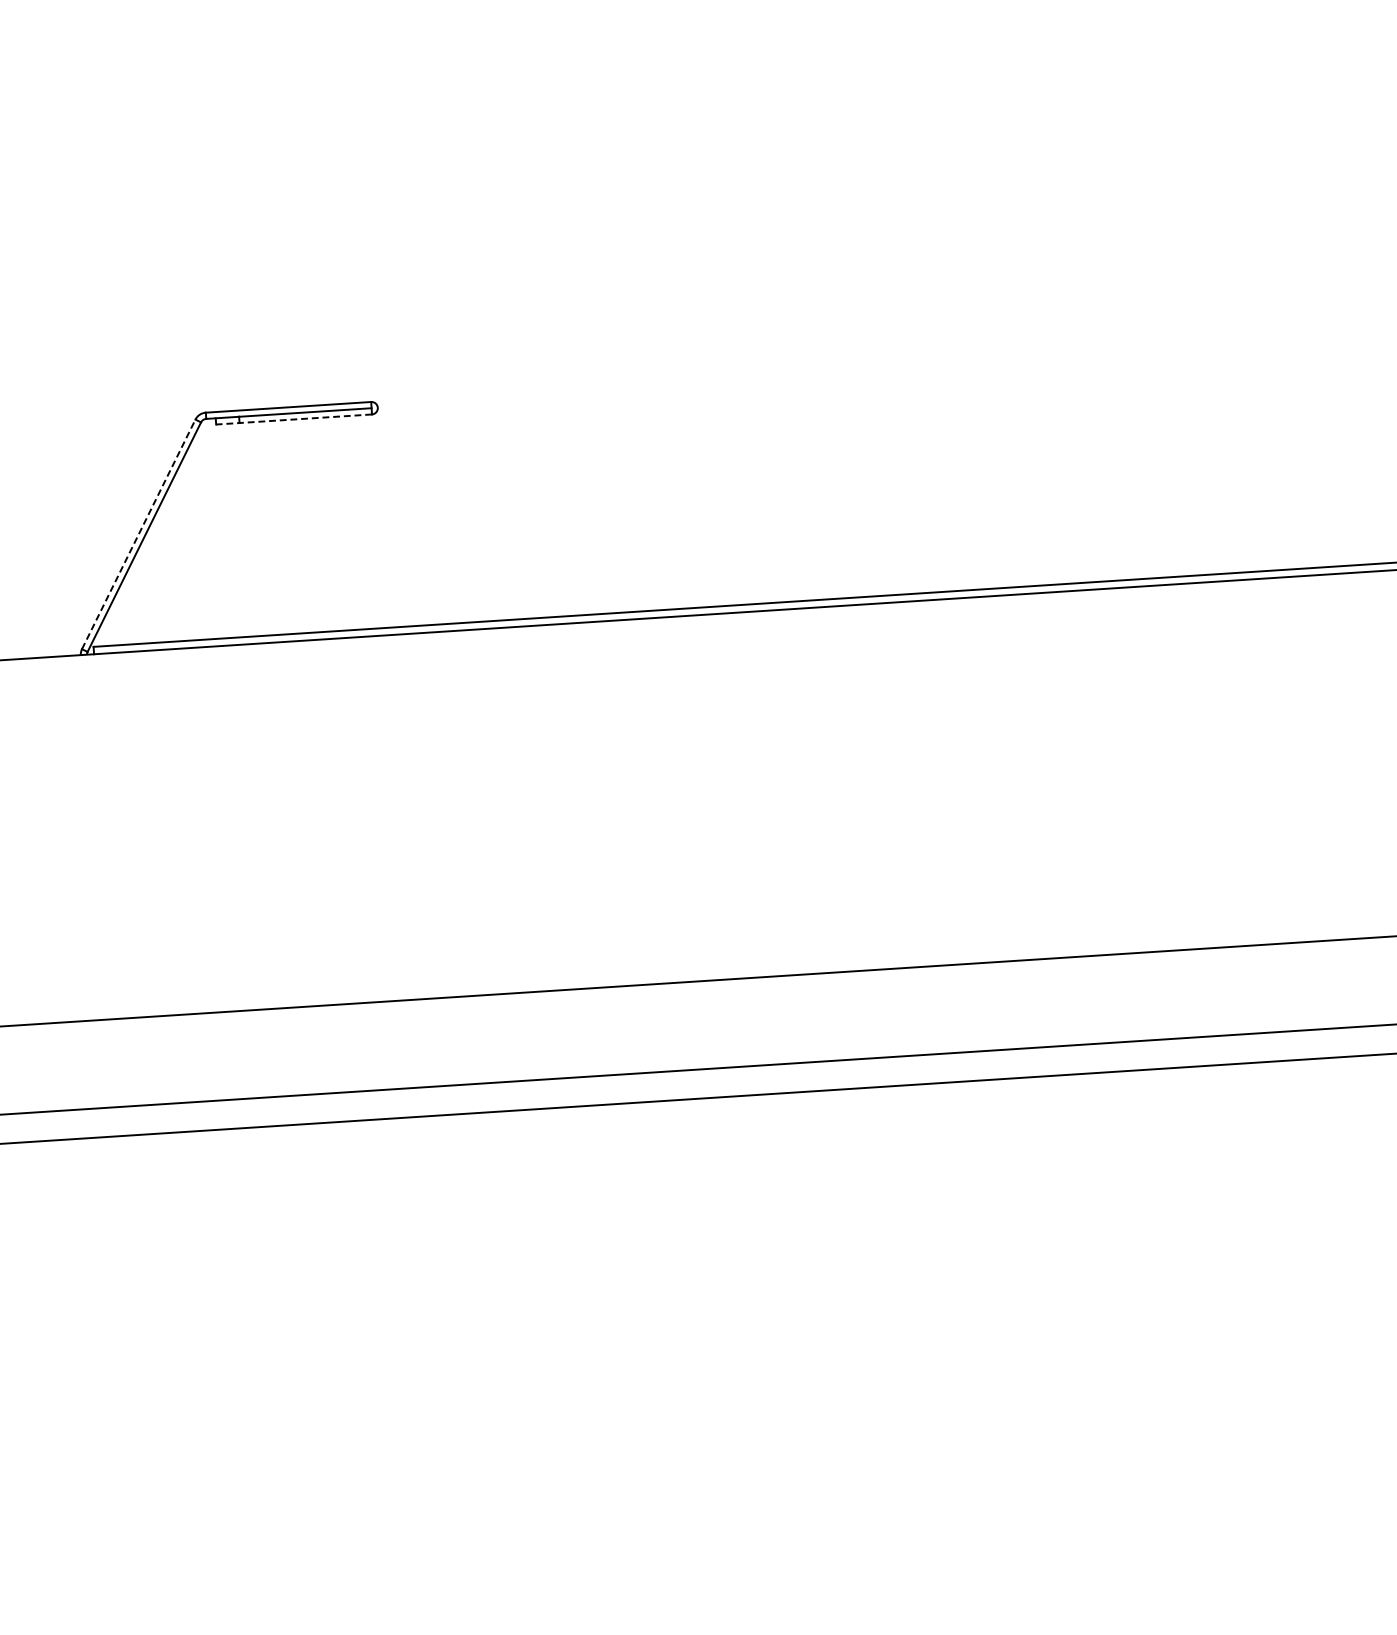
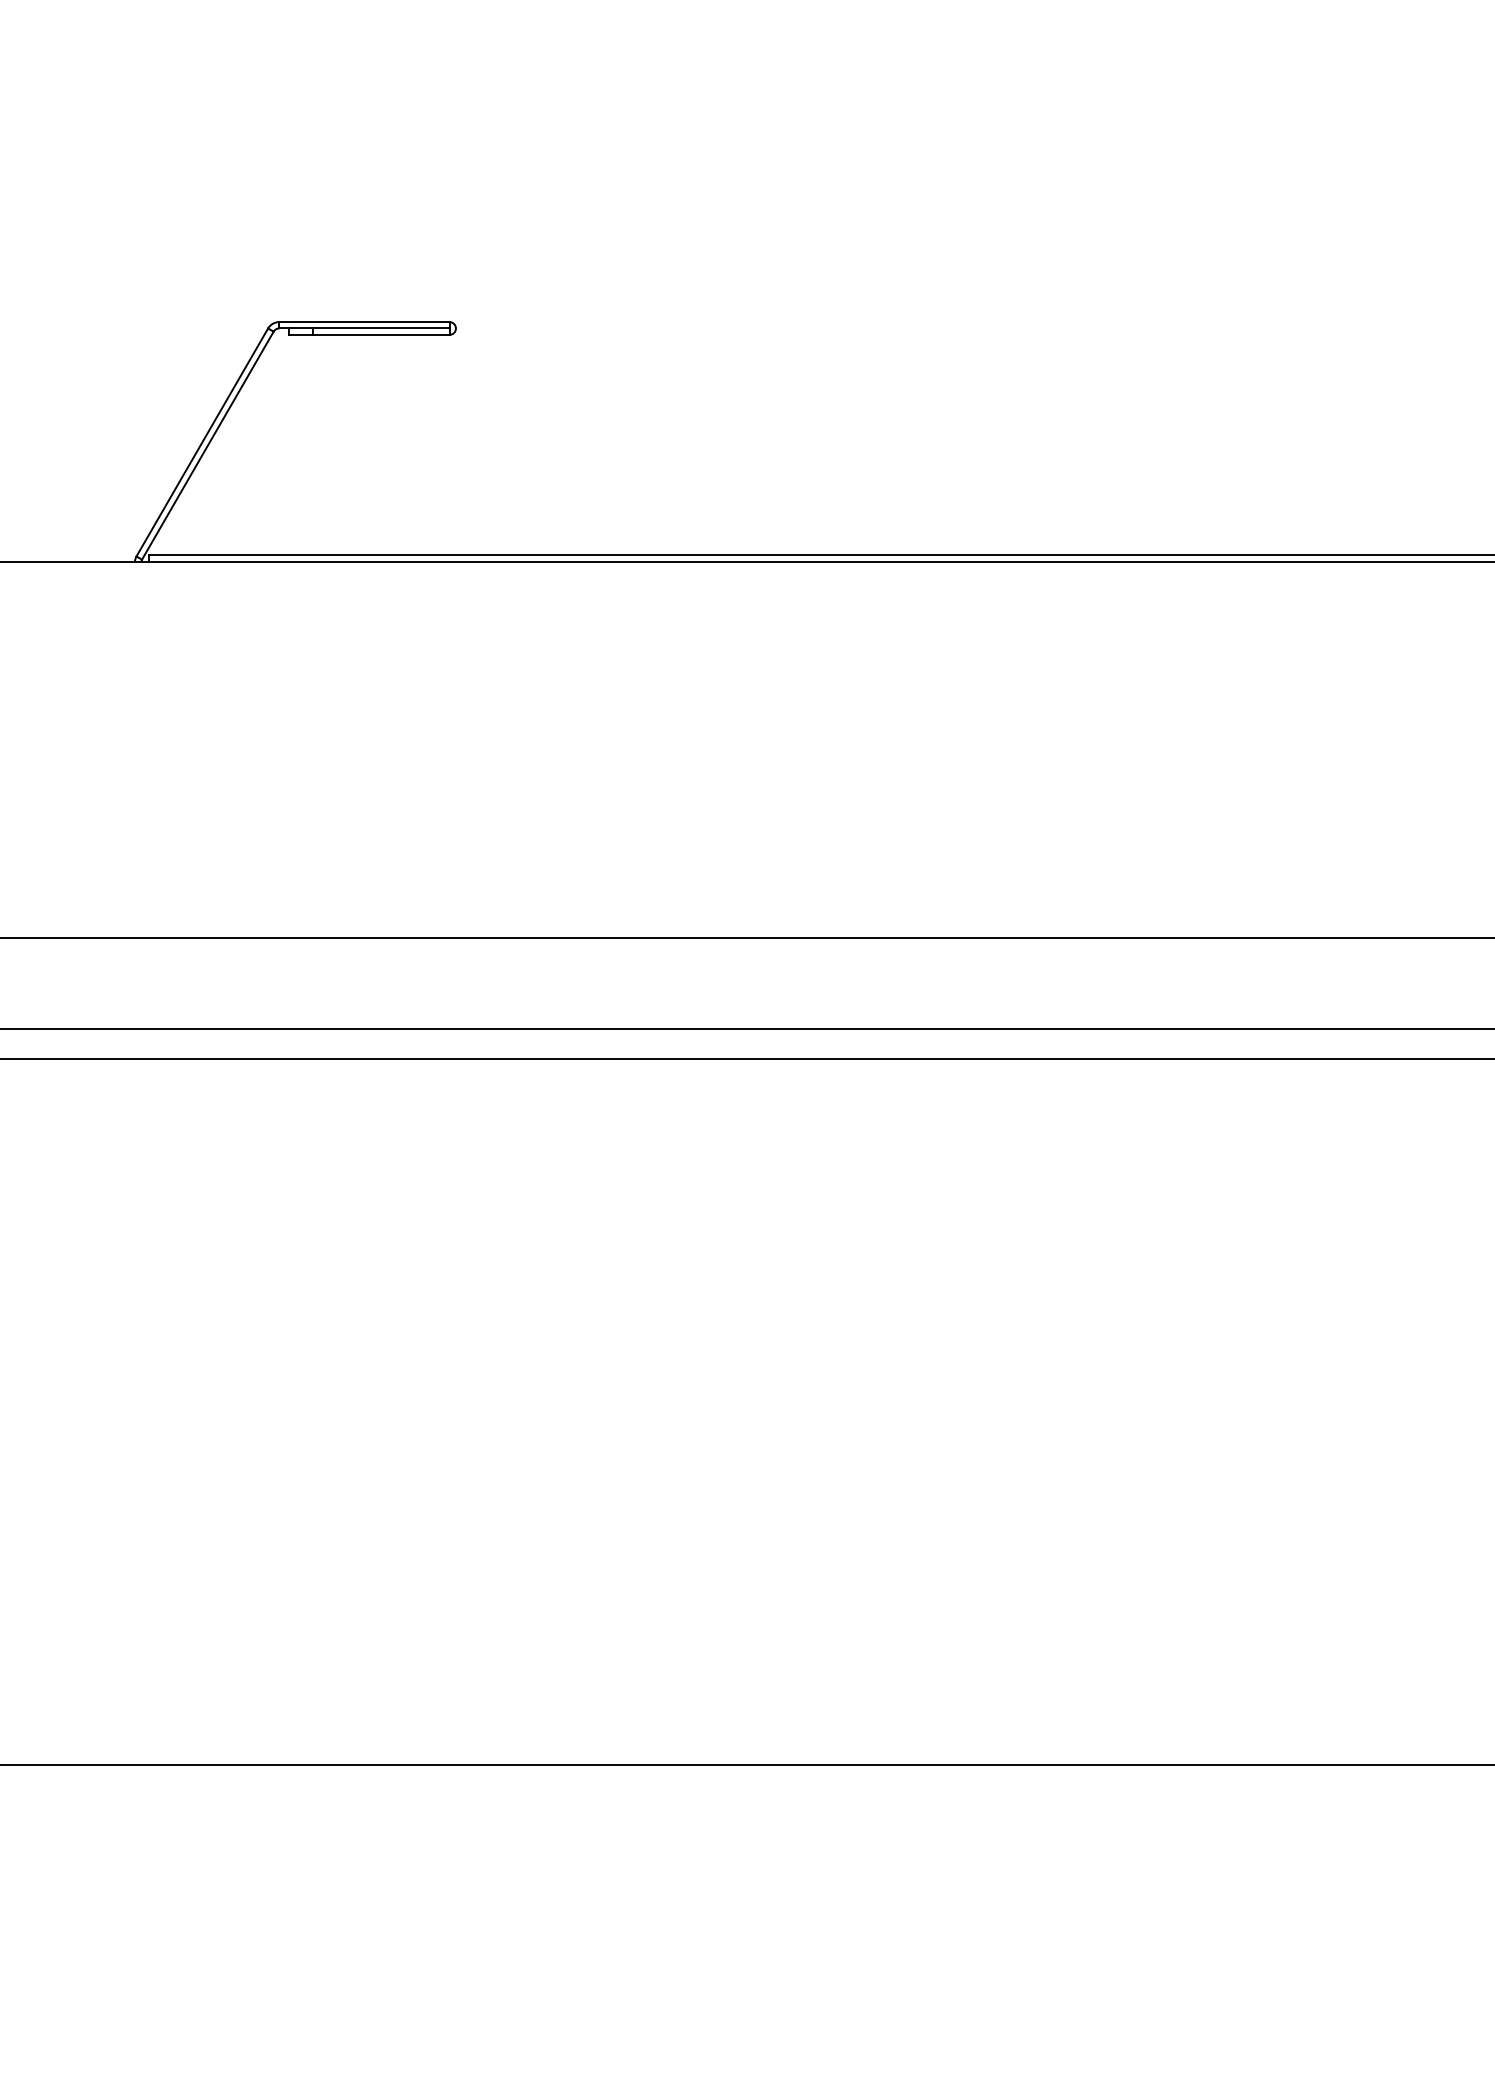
line: (293, 419) -> (368, 334), dashed -> solid
line: (138, 534) -> (202, 442), dashed -> solid

